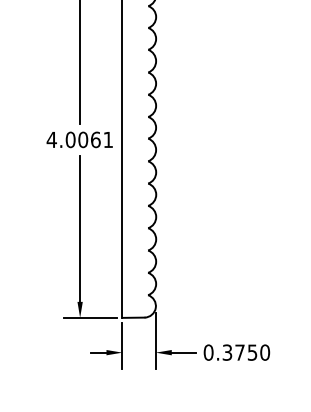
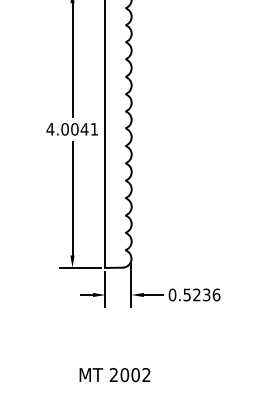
text: (95, 140) -> (84, 129), 4.0061 -> 4.0041
text: (245, 352) -> (201, 294), 0.3750 -> 0.5236

